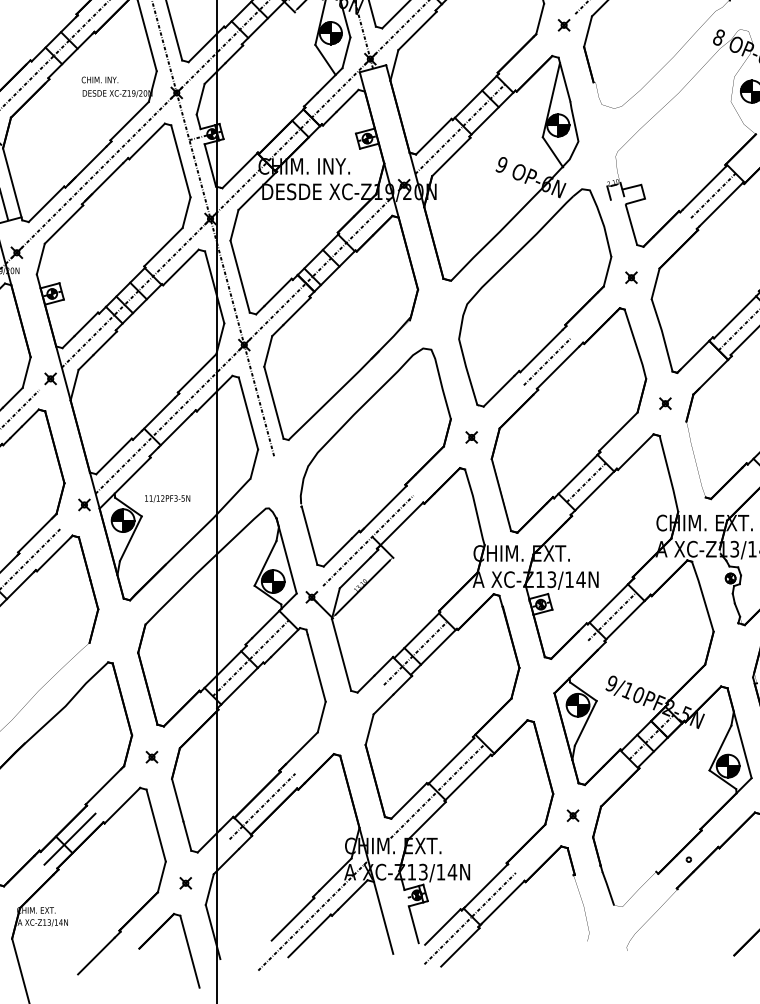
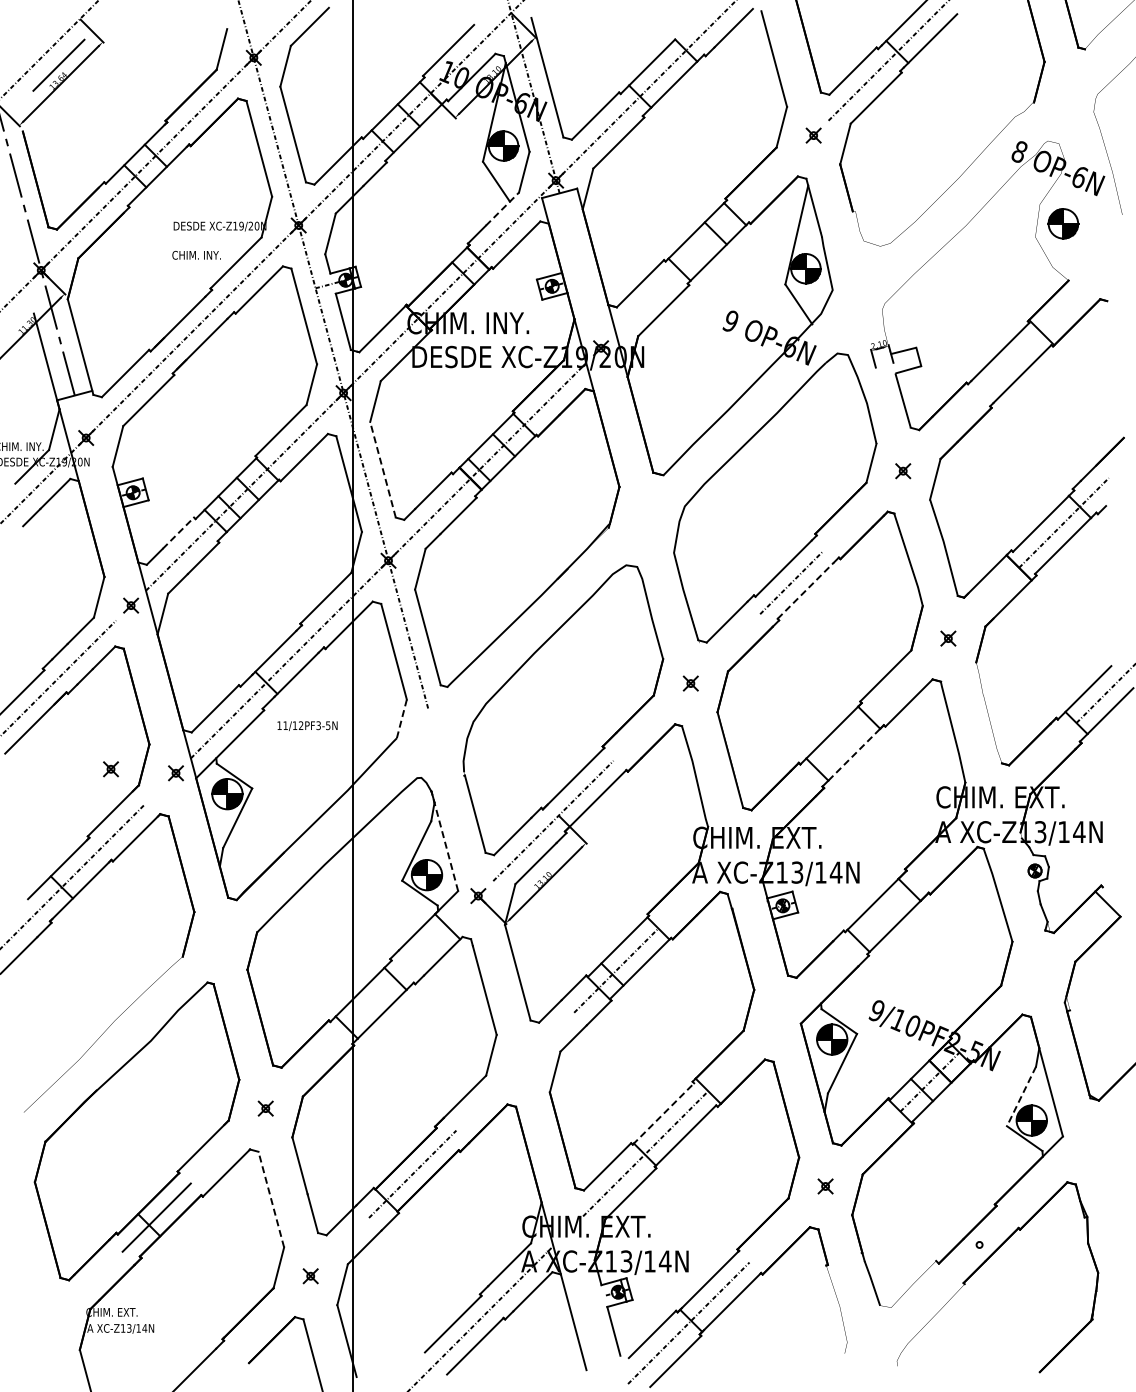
text: (99, 79) -> (196, 254), moved
line: (330, 80) -> (502, 208), solid -> dashed
line: (460, 129) -> (675, 273), removed
line: (712, 195) -> (1011, 362), removed
line: (240, 276) -> (383, 469), solid -> dashed
line: (86, 323) -> (178, 532), solid -> dashed
line: (557, 367) -> (805, 590), solid -> dashed
line: (254, 463) -> (401, 718), solid -> dashed
line: (586, 482) -> (843, 743), removed
line: (594, 490) -> (854, 754), solid -> dashed
text: (167, 498) -> (307, 725), moved
part: (35, 502) -> (110, 769), added
line: (286, 556) -> (444, 841), solid -> dashed
line: (612, 616) -> (877, 921), removed
line: (250, 657) -> (396, 976), removed
line: (720, 748) -> (1021, 1096), solid -> dashed
line: (451, 760) -> (663, 1113), solid -> dashed
line: (156, 825) -> (271, 1199), solid -> dashed

